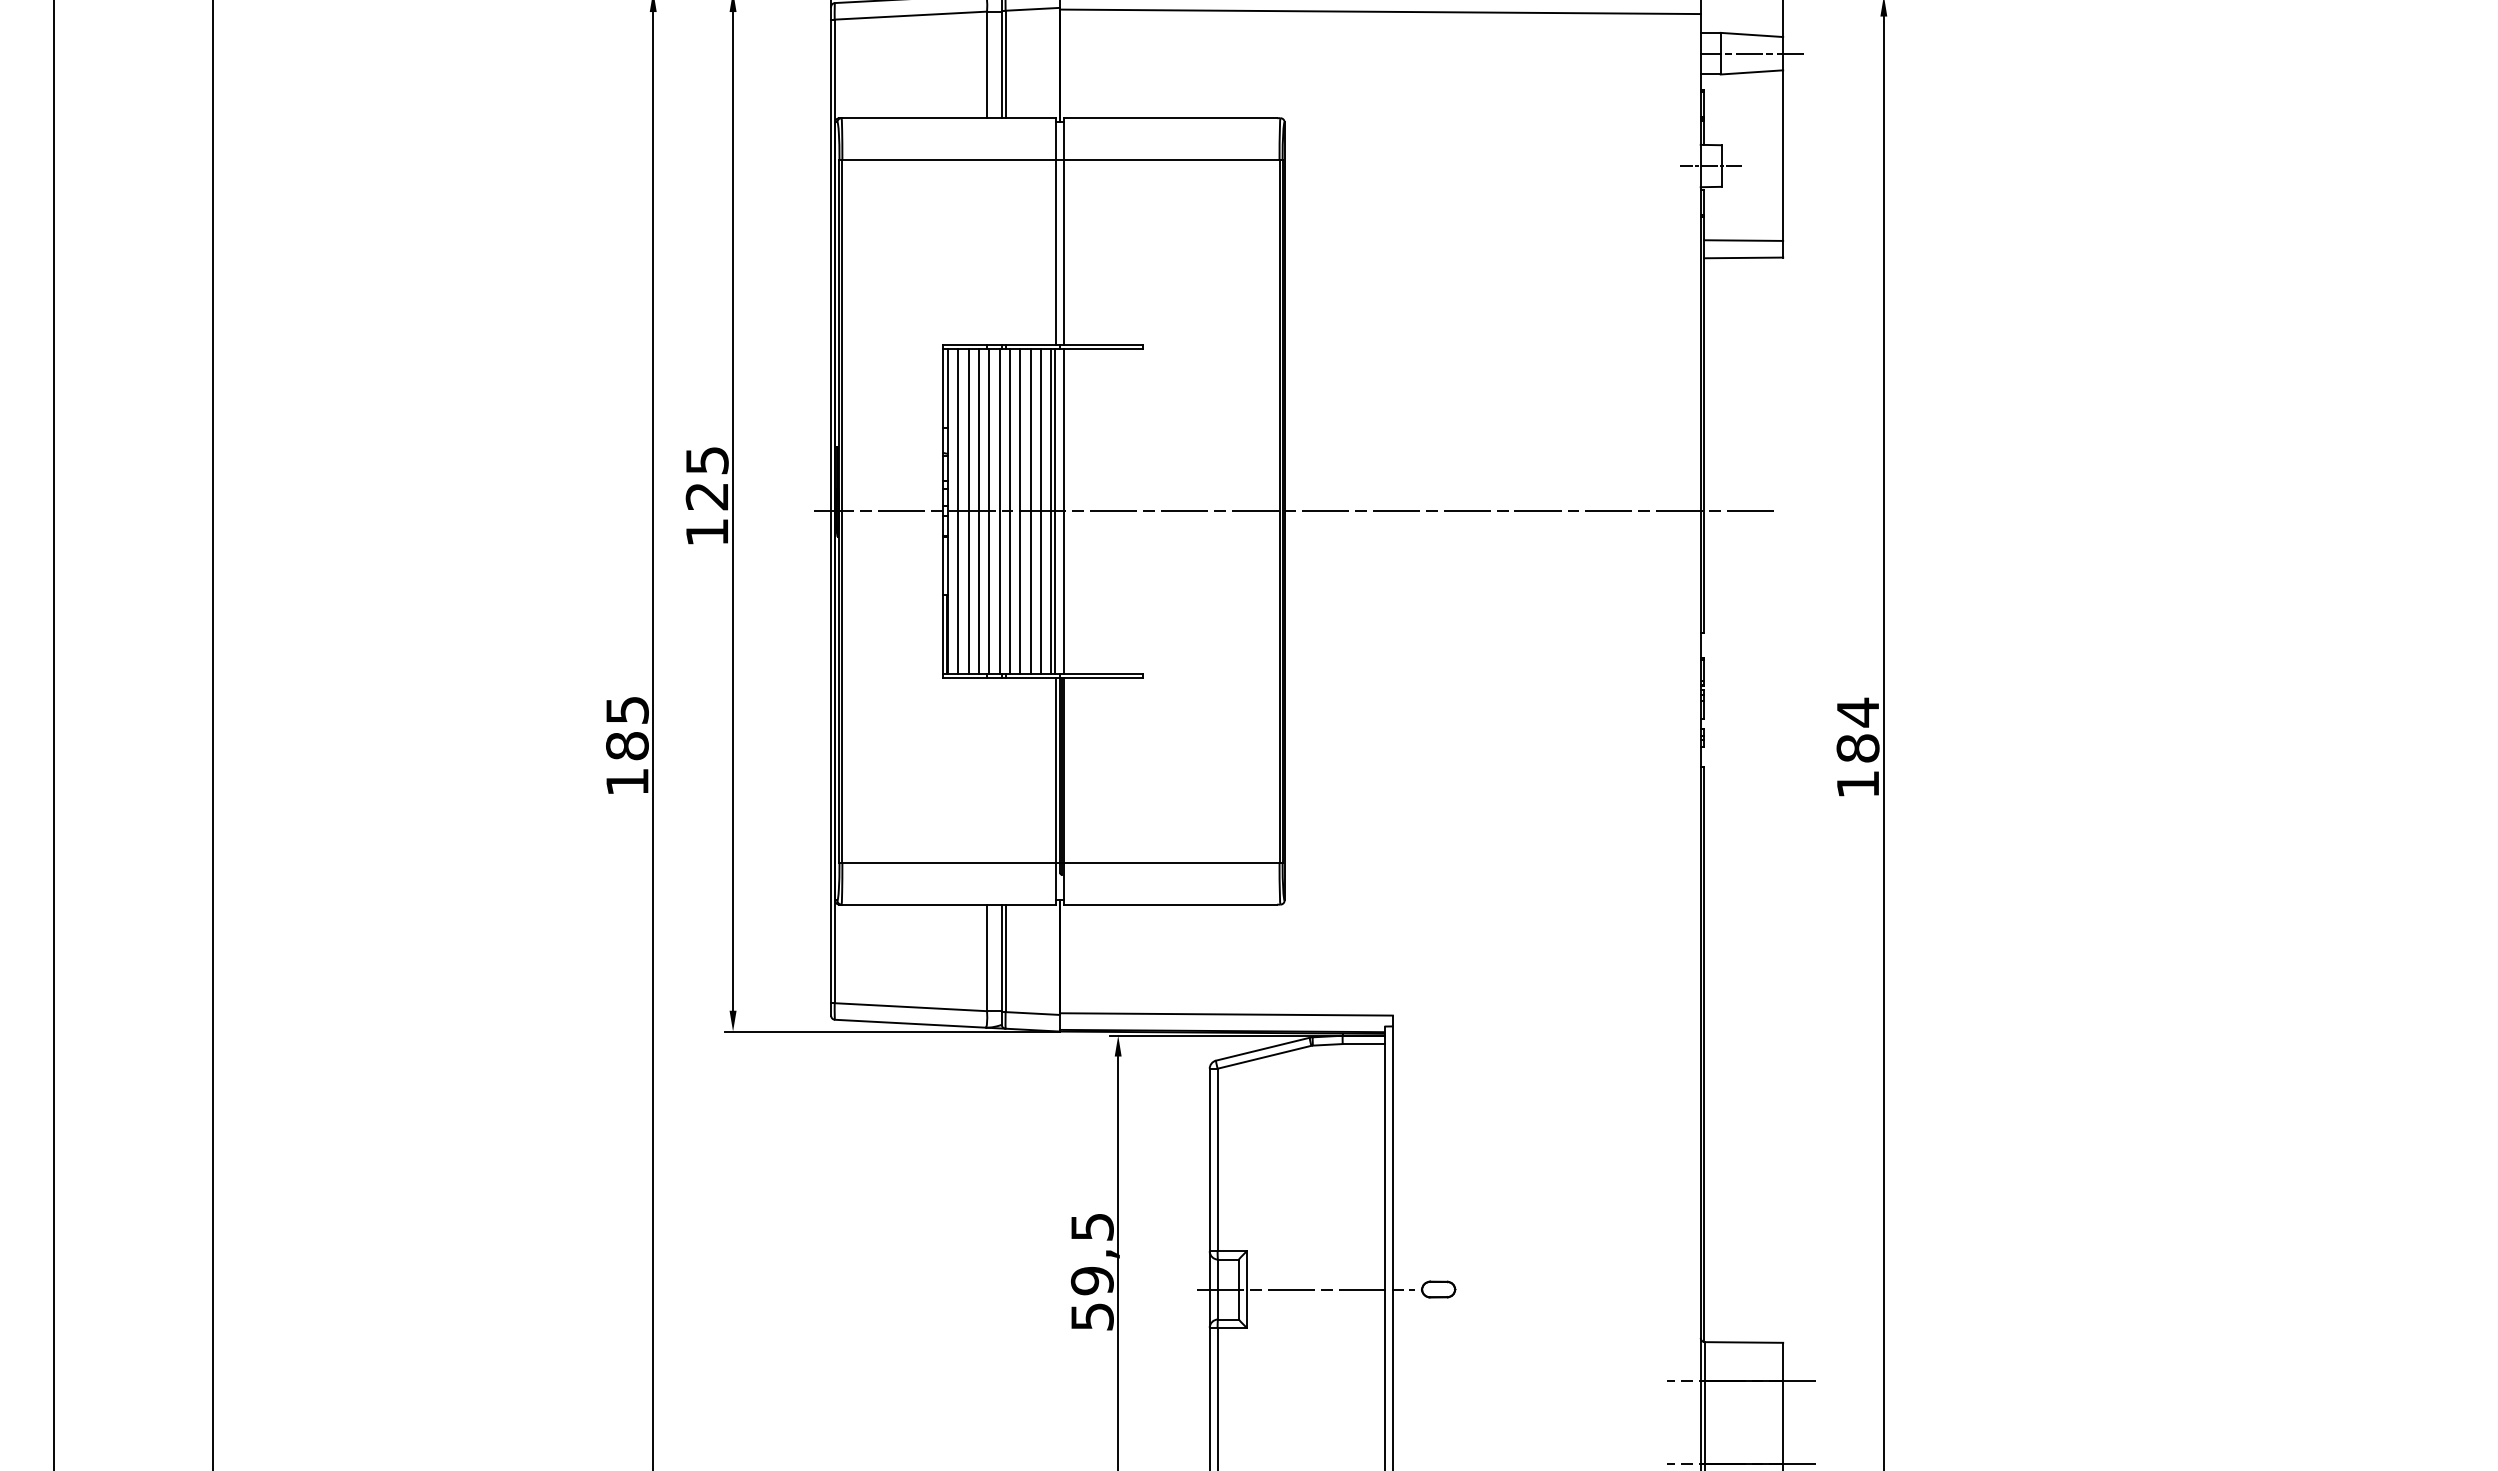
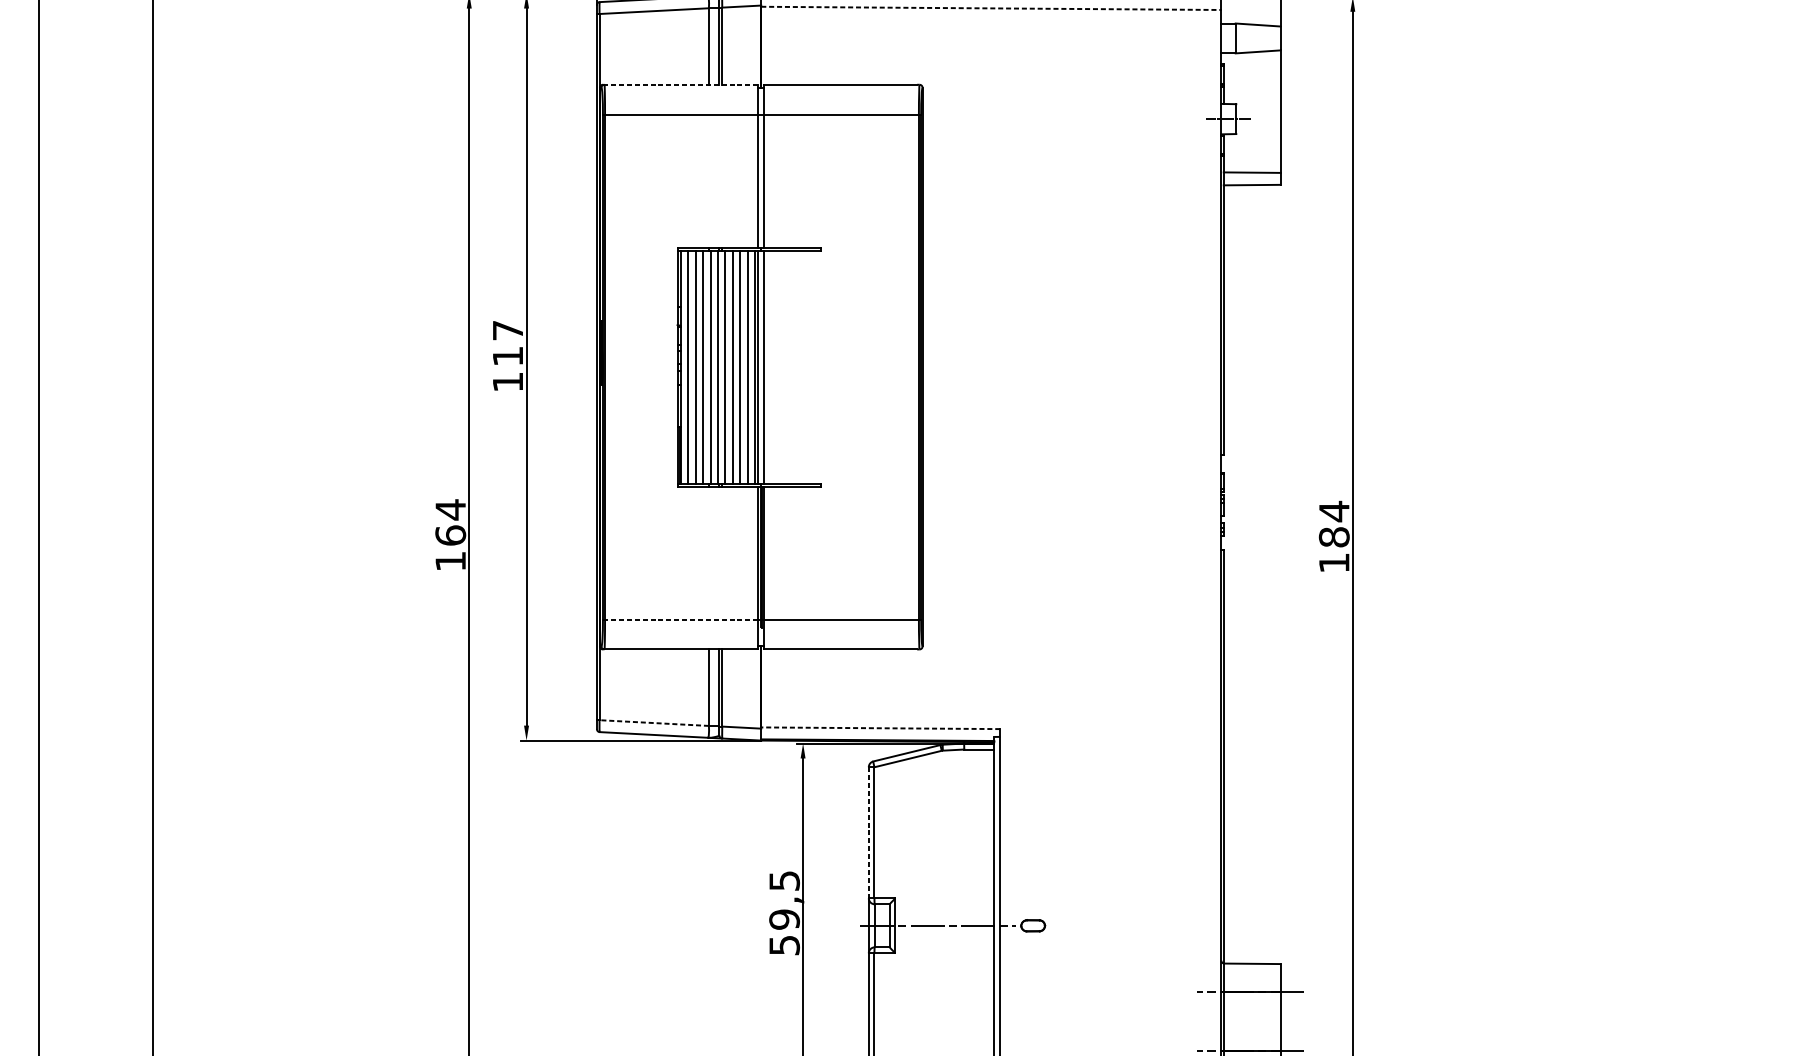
line: (1380, 11) -> (991, 8), solid -> dashed
line: (1751, 53) -> (1257, 38), removed
line: (948, 118) -> (681, 84), solid -> dashed
text: (706, 478) -> (507, 343), 125 -> 117
line: (1293, 511) -> (928, 367), removed
text: (627, 727) -> (450, 522), 185 -> 164
line: (949, 863) -> (681, 619), solid -> dashed
line: (910, 1007) -> (653, 723), solid -> dashed
line: (1225, 1014) -> (880, 728), solid -> dashed
line: (1209, 1160) -> (868, 833), solid -> dashed

